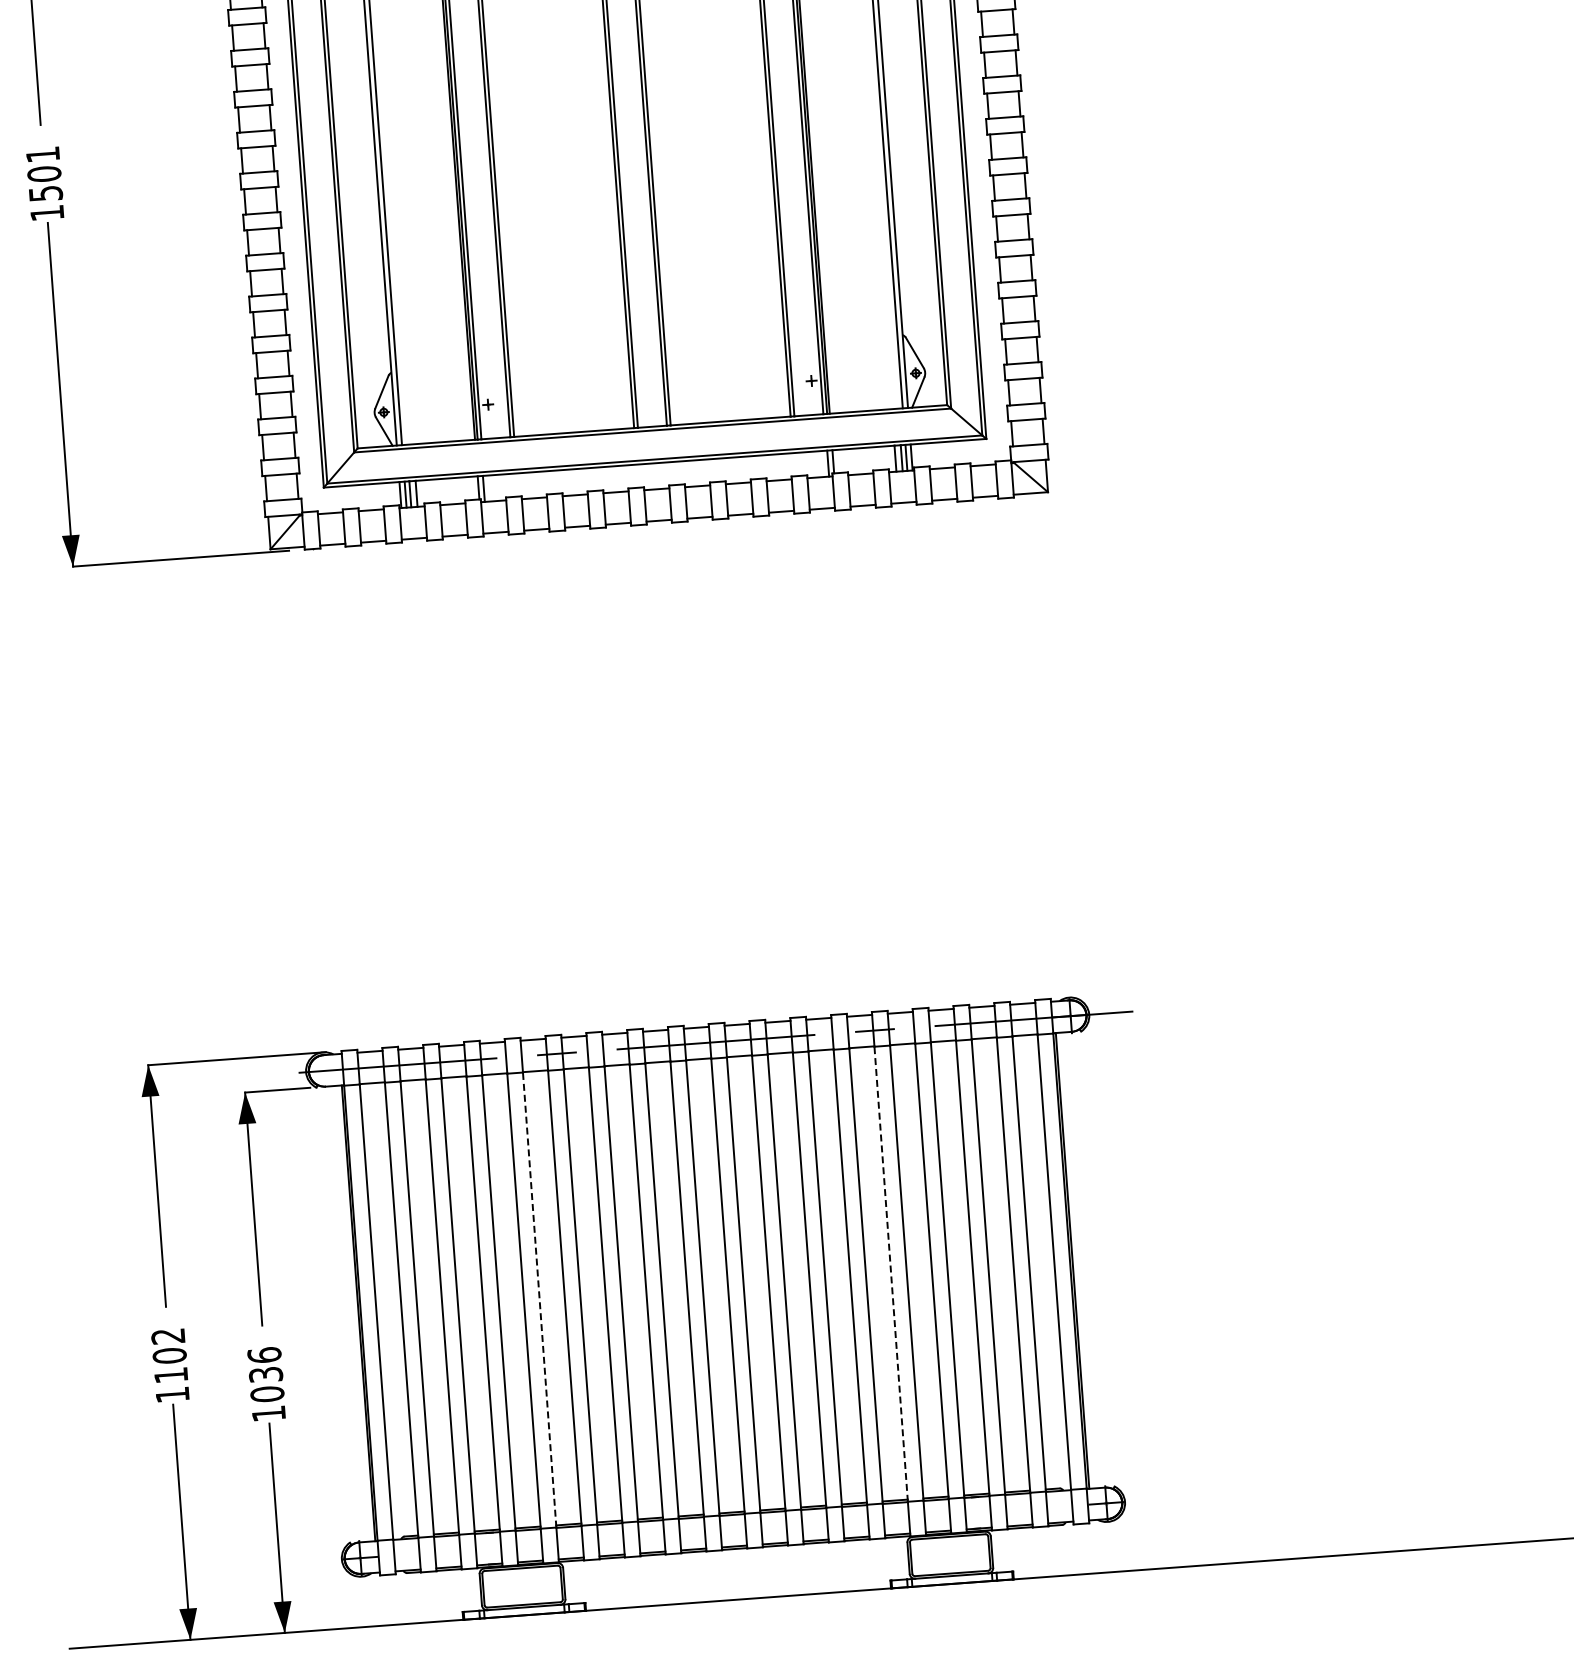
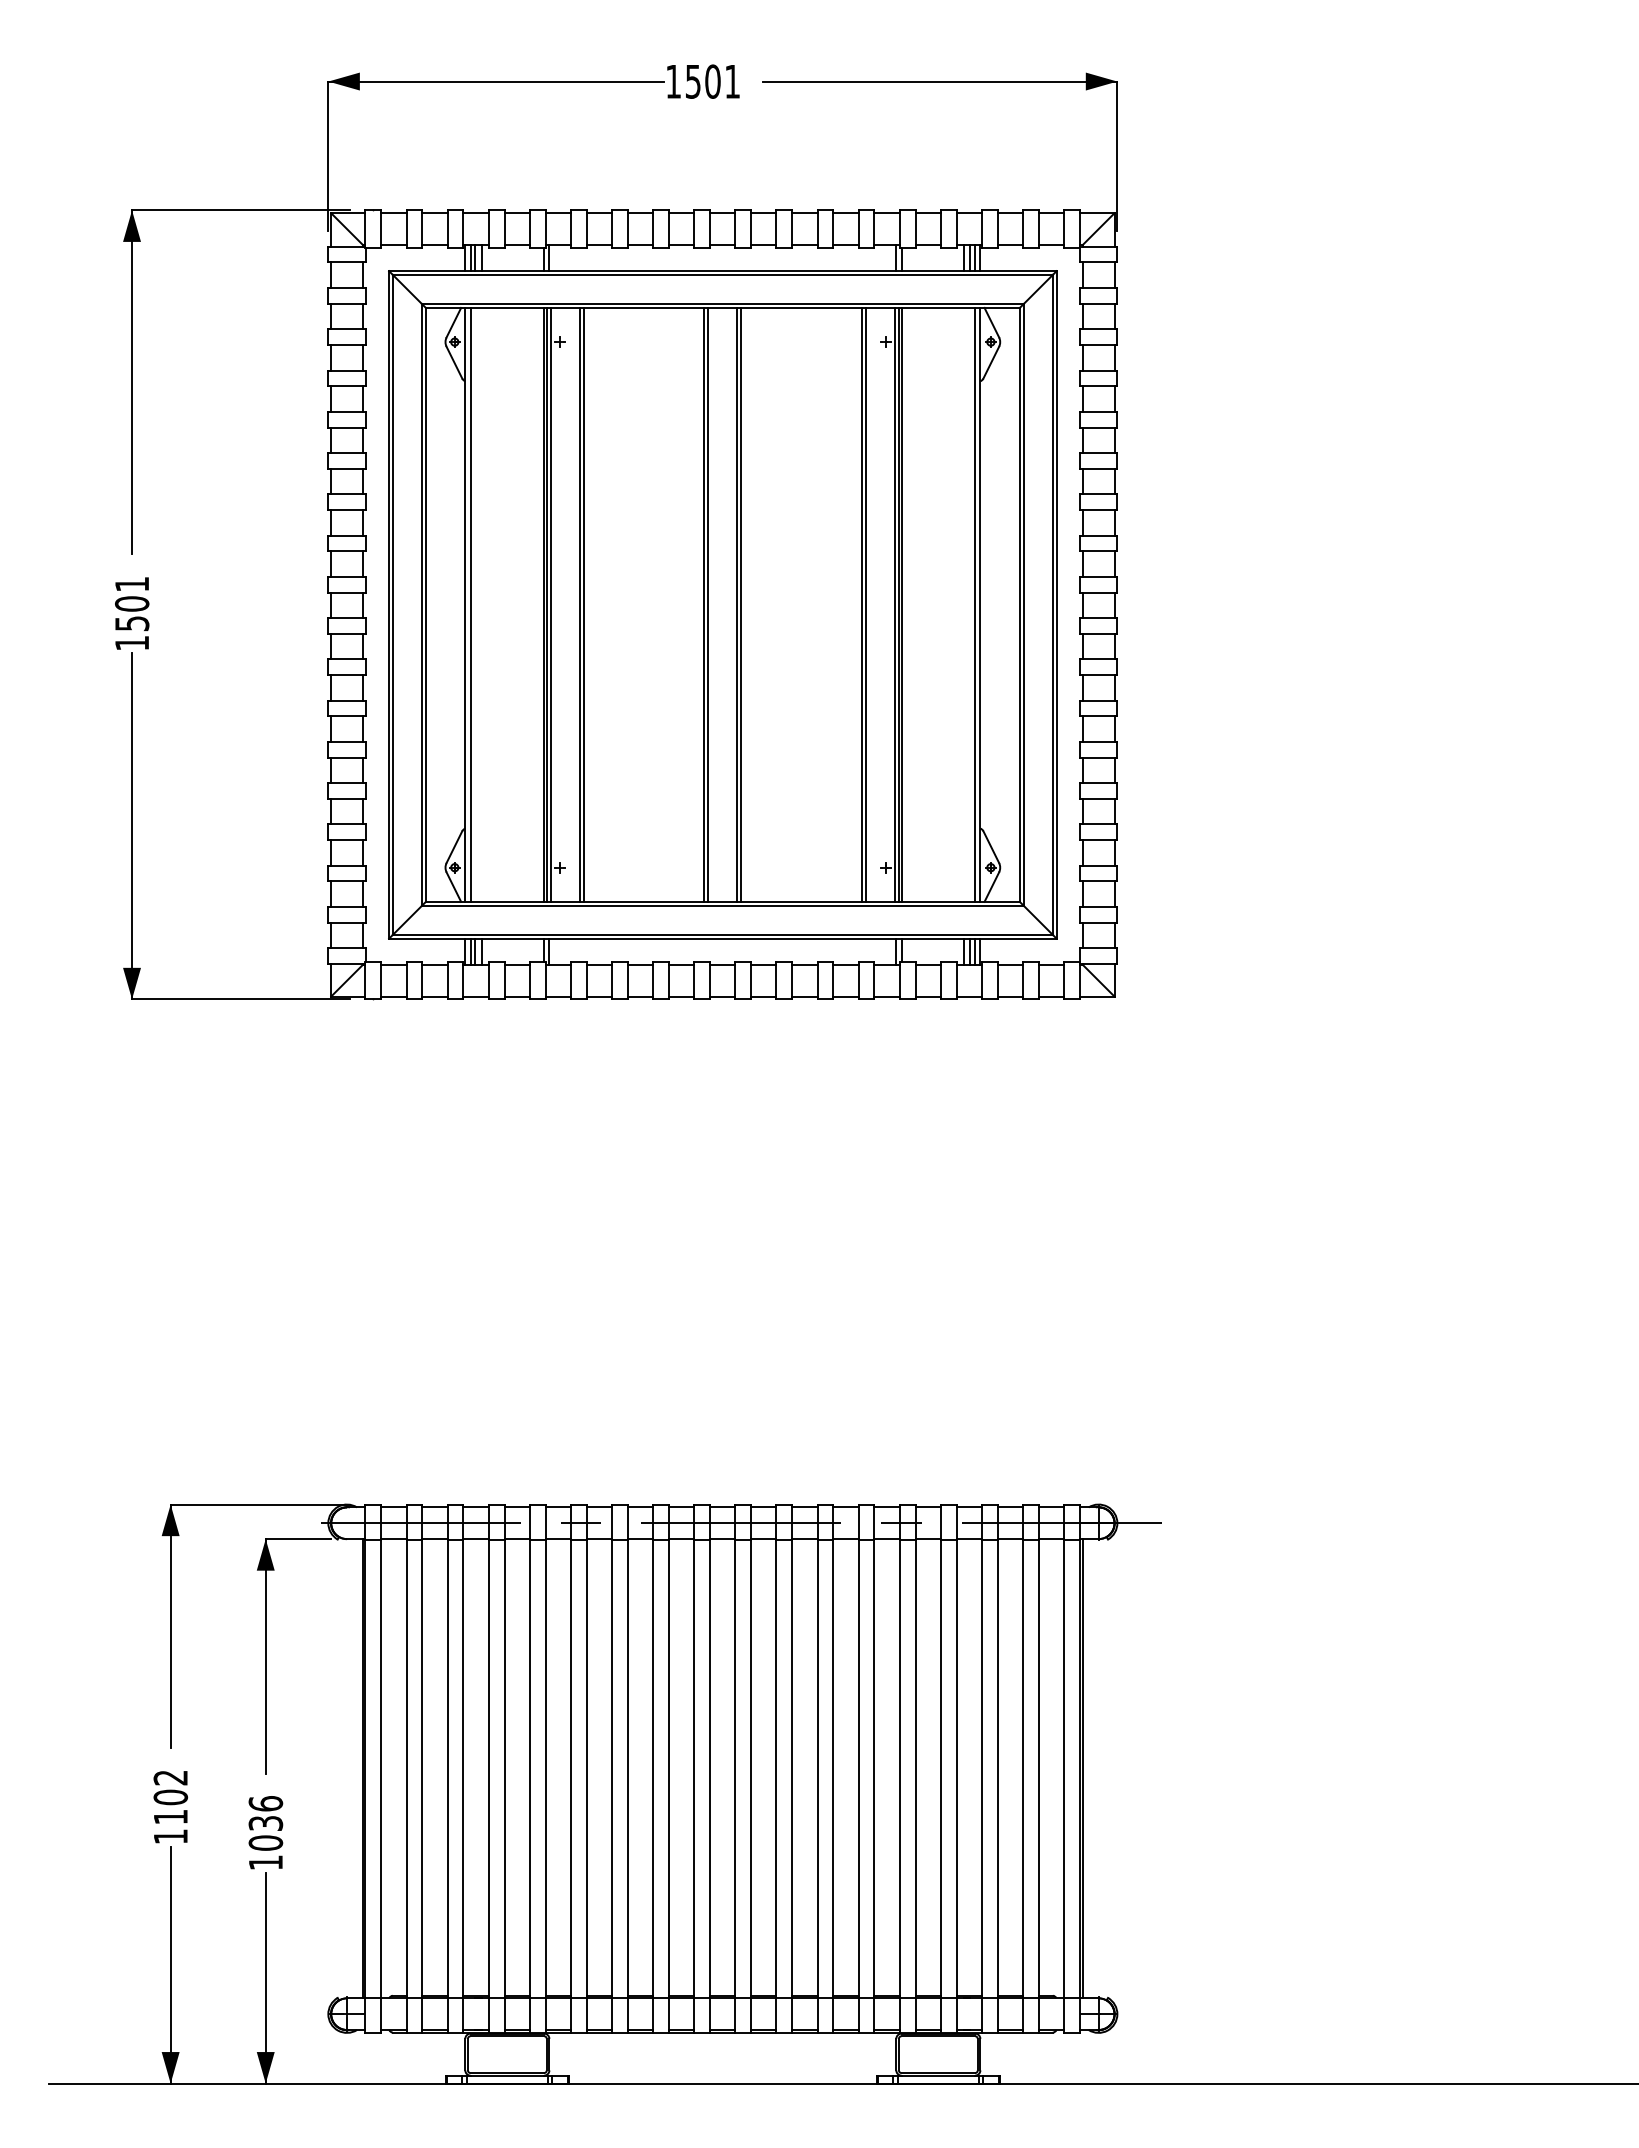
line: (890, 1274) -> (899, 1768), dashed -> solid
line: (539, 1299) -> (545, 1768), dashed -> solid

